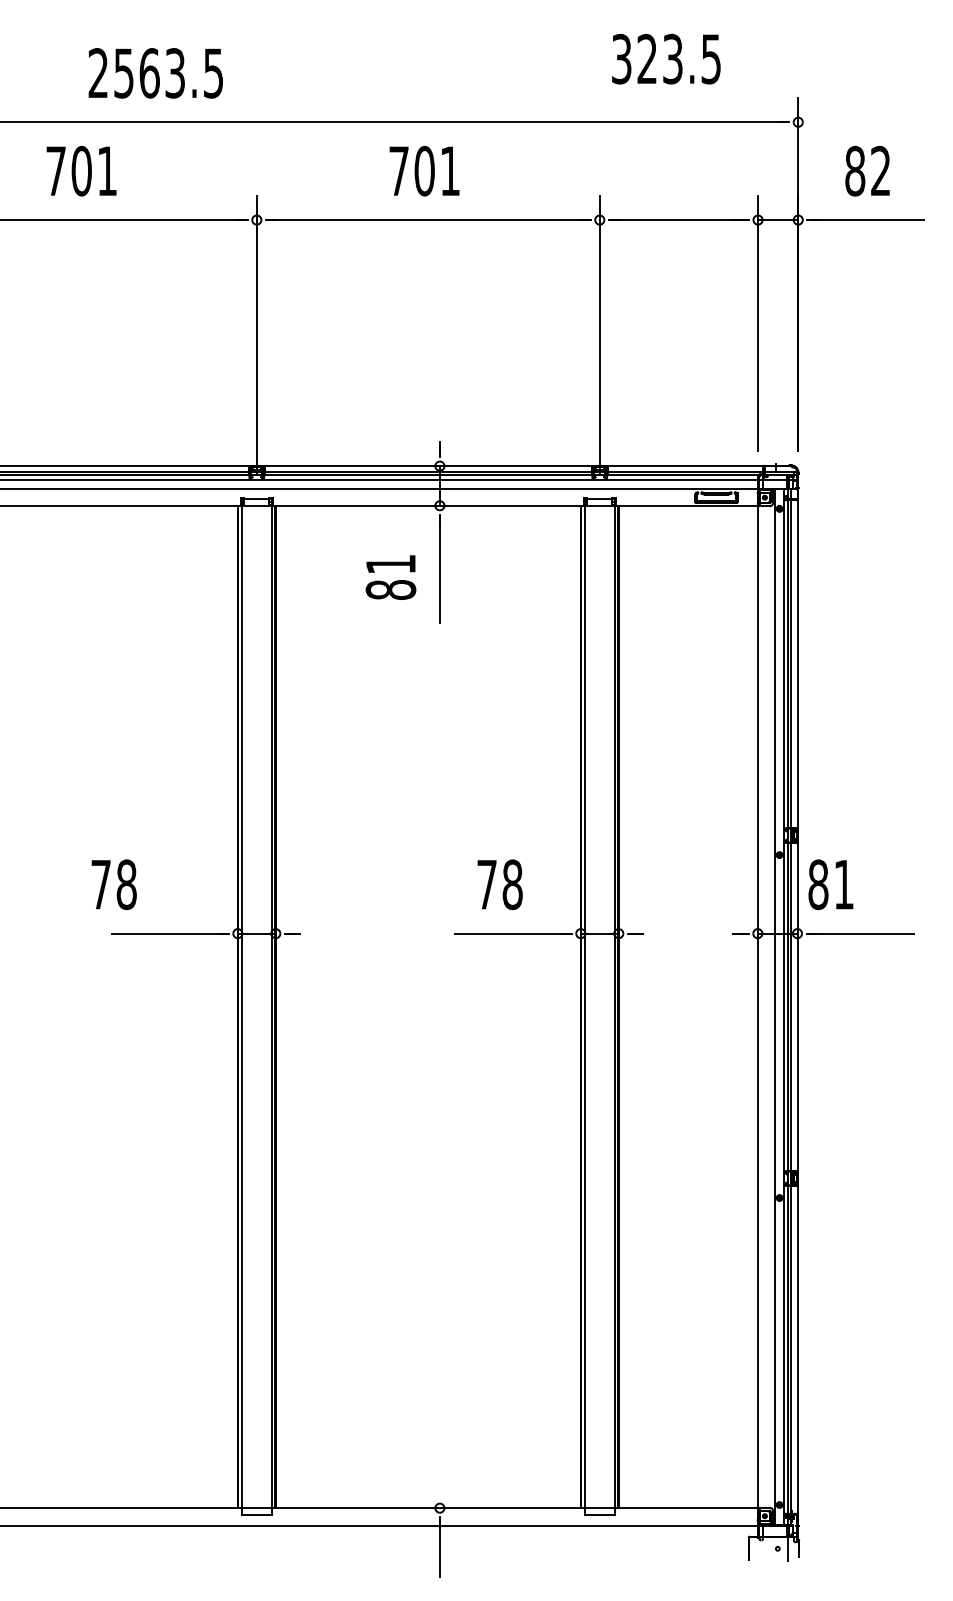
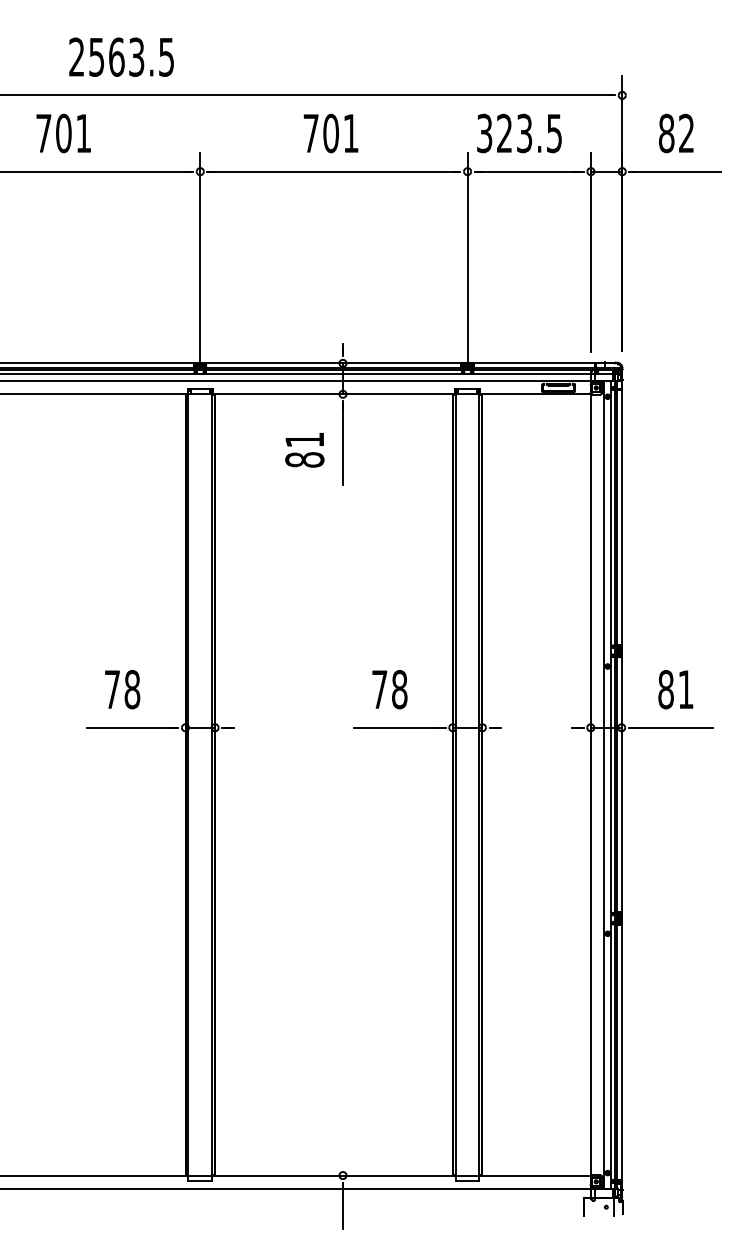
text: (666, 58) -> (519, 132), moved
text: (113, 884) -> (122, 689), moved
text: (830, 884) -> (675, 689), moved

